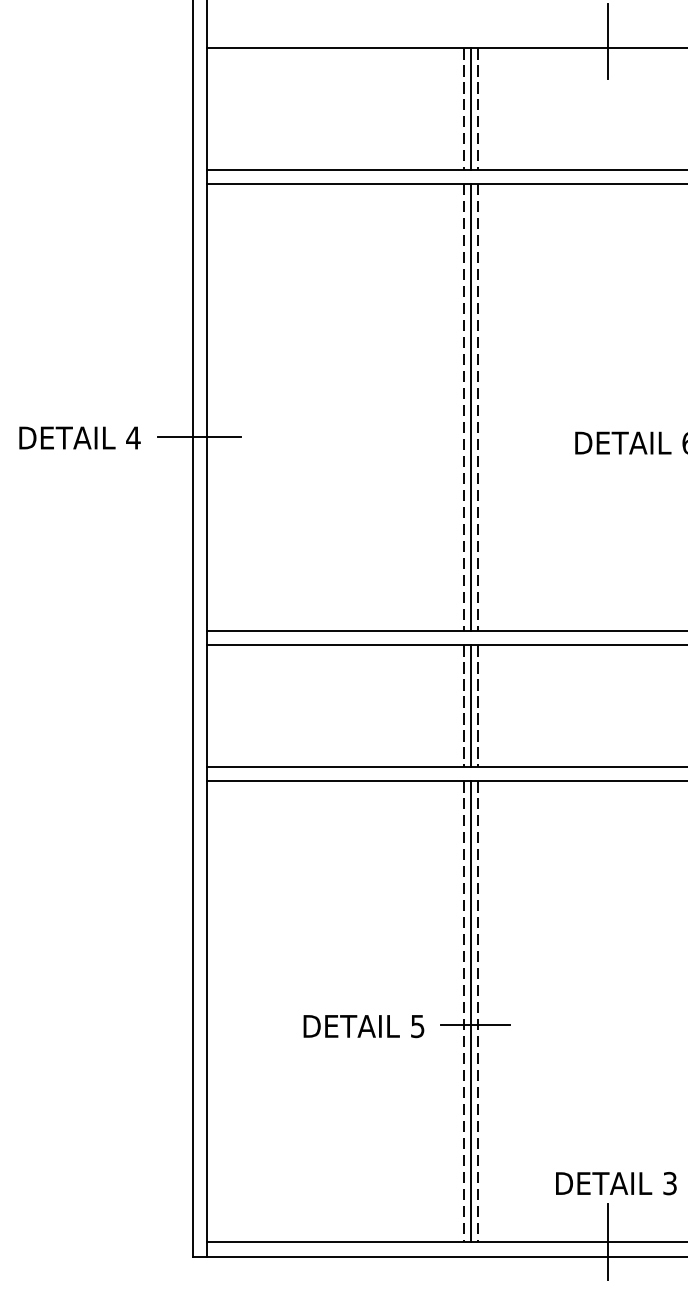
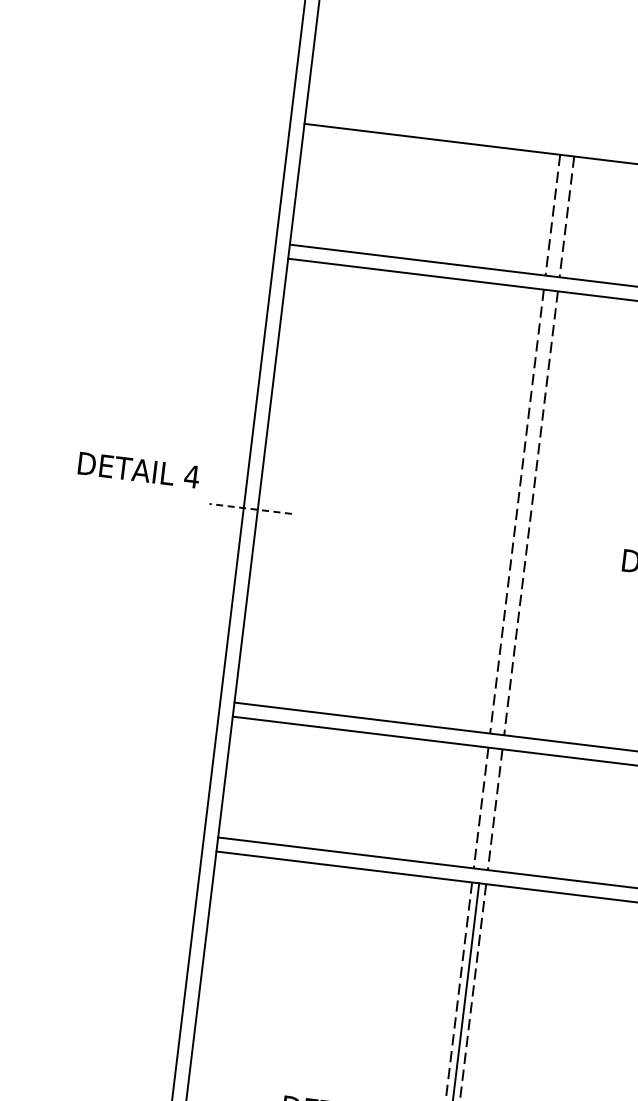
line: (471, 108) -> (560, 215), removed
line: (471, 407) -> (524, 512), removed
line: (199, 436) -> (250, 508), solid -> dashed
text: (79, 437) -> (138, 469), moved
line: (471, 706) -> (488, 809), removed

